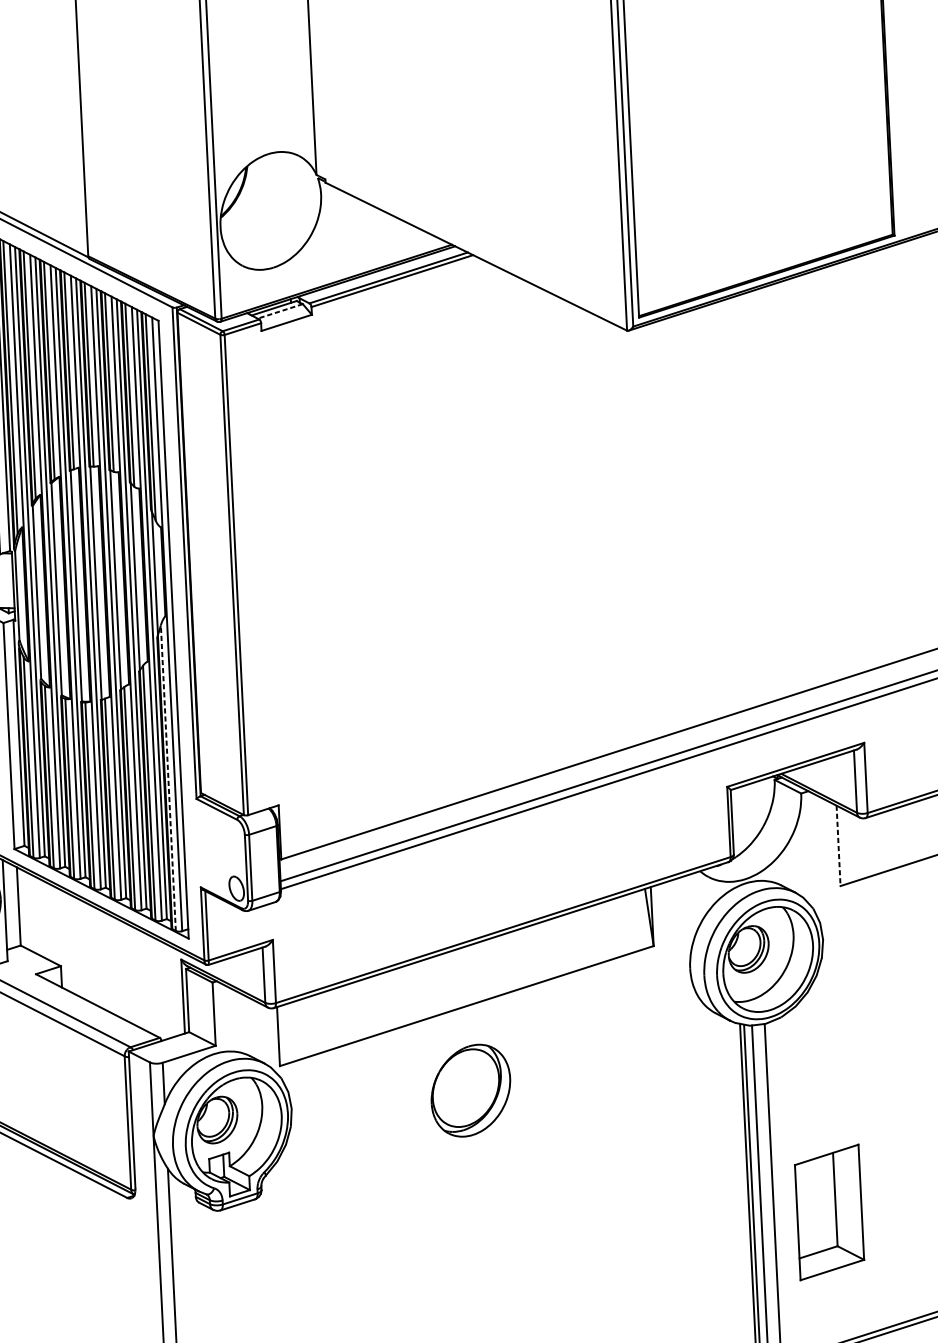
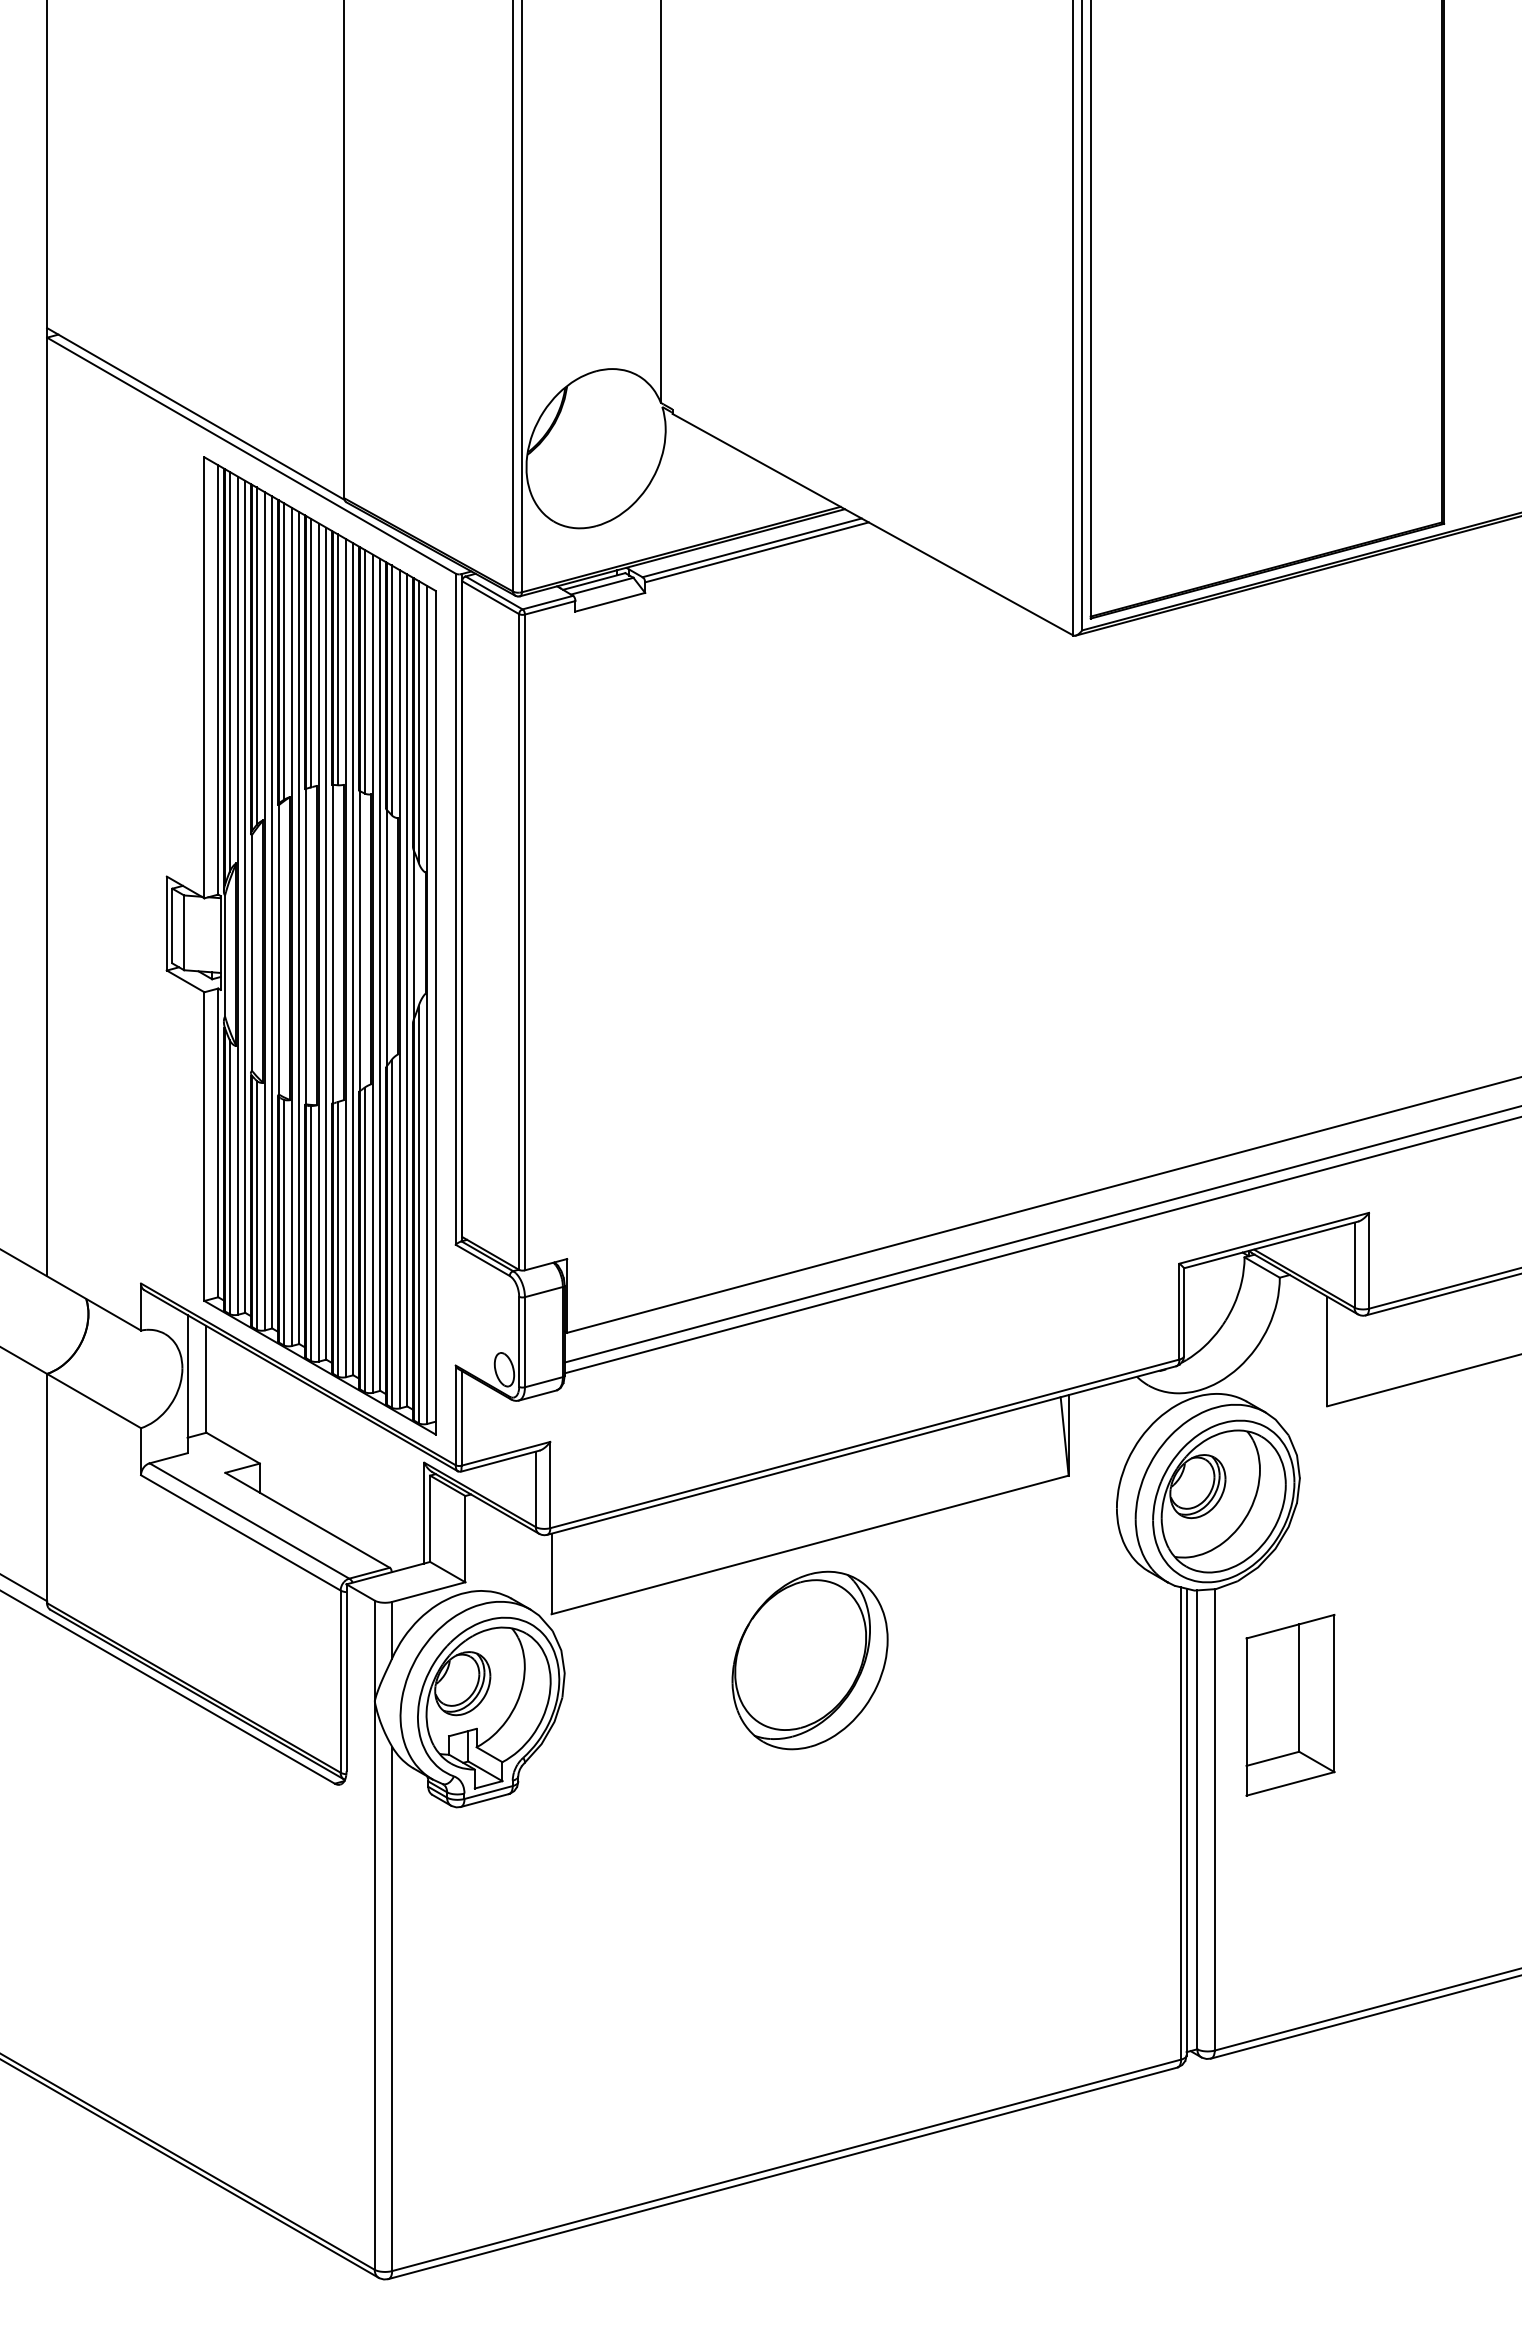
line: (279, 311) -> (601, 586), dashed -> solid
line: (168, 778) -> (418, 1214), dashed -> solid
line: (838, 845) -> (1327, 1351), dashed -> solid
part: (470, 1090) -> (809, 1660), size x1.43
part: (829, 1212) -> (1290, 1705), moved

